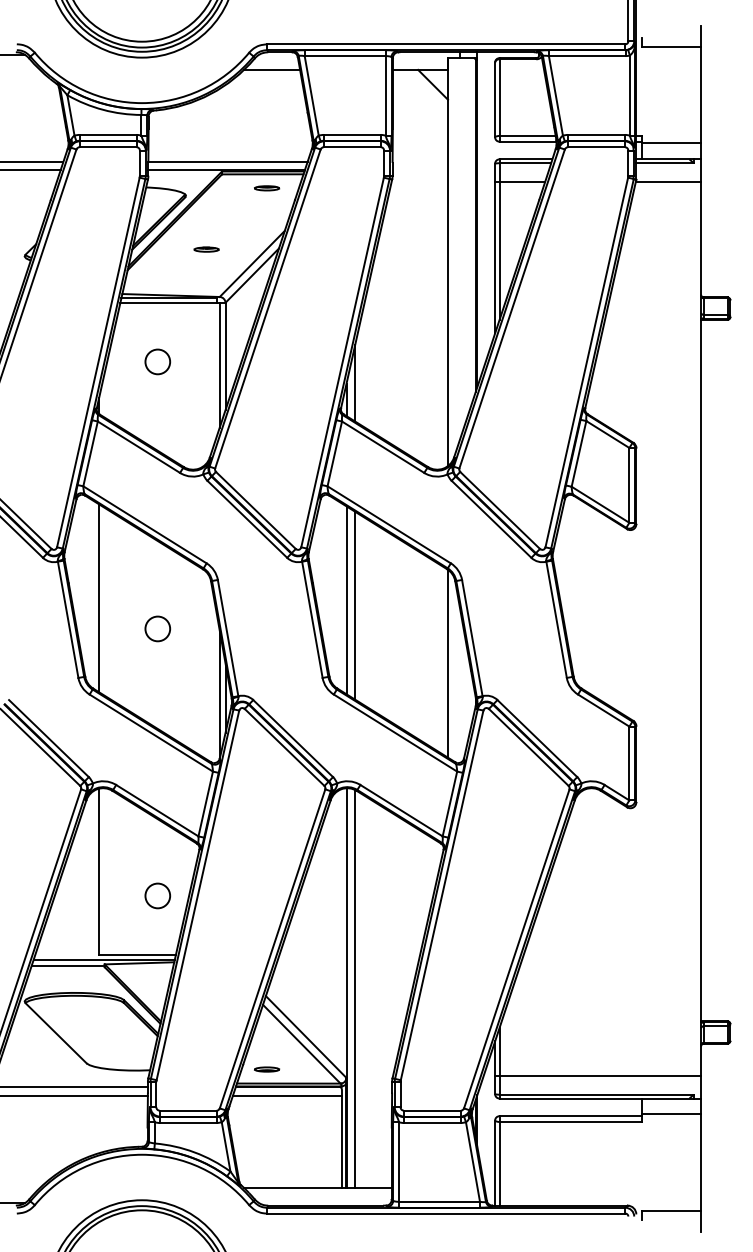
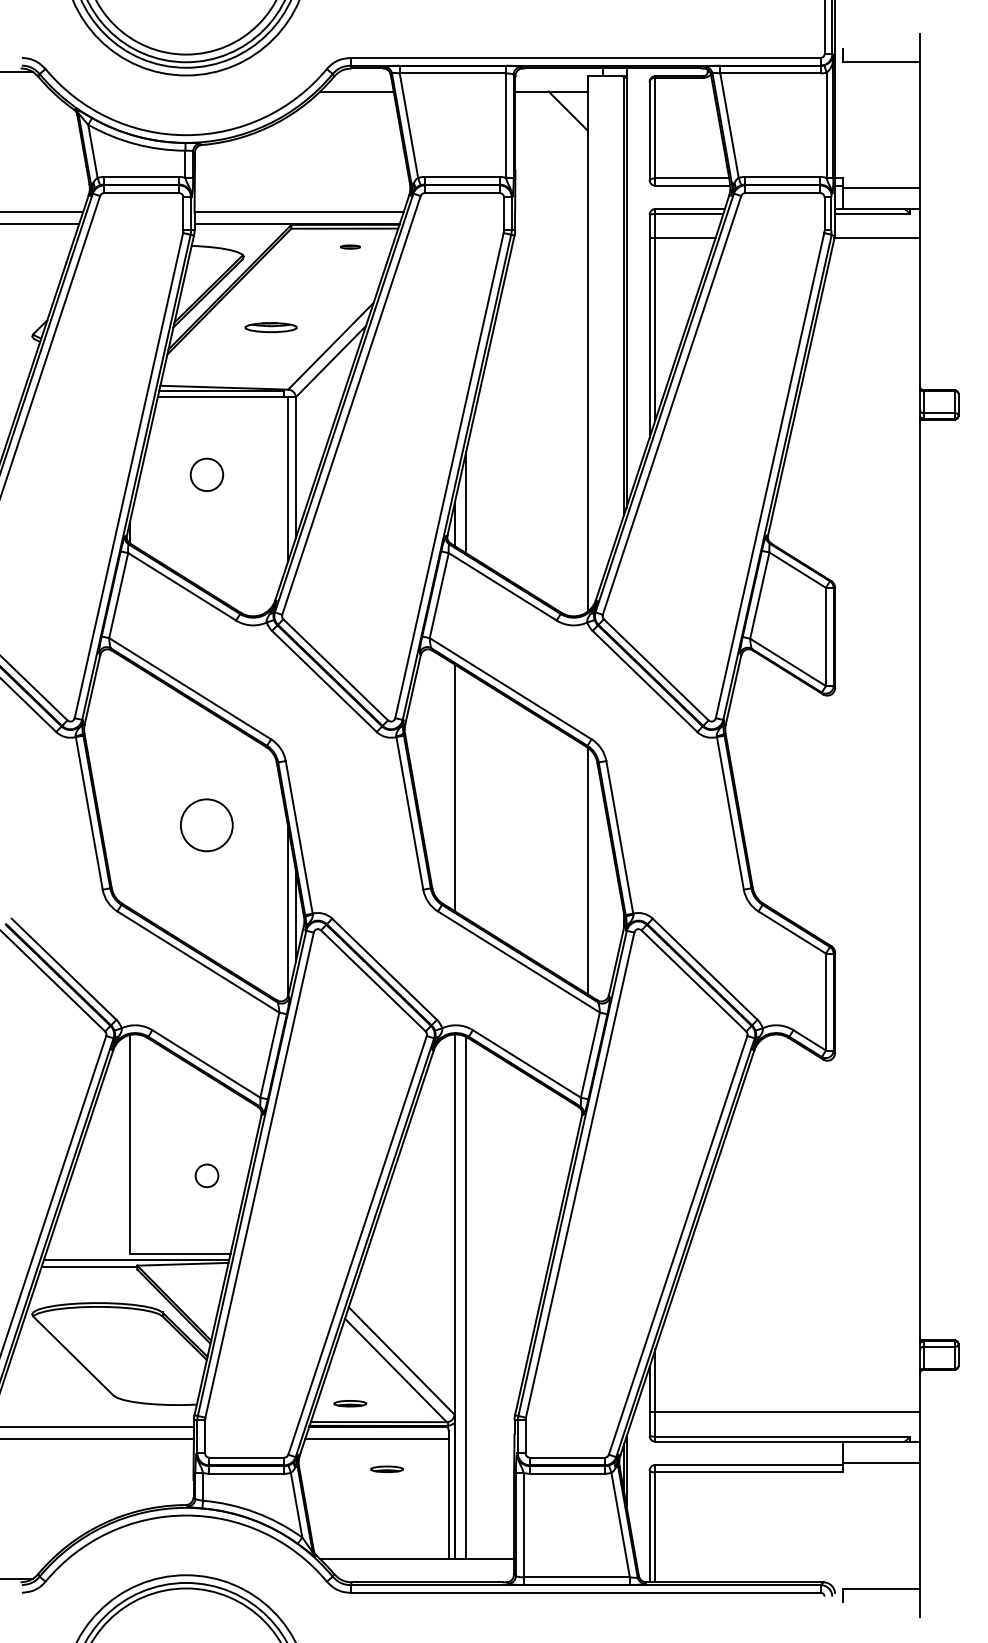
part: (267, 188) -> (350, 247), size x0.6
part: (206, 249) -> (270, 327), size x1.6
line: (99, 598) -> (130, 785), removed
line: (355, 605) -> (466, 794), removed
circle: (157, 628) -> (206, 824), size x1.6
circle: (157, 895) -> (206, 1175), size x0.7
part: (295, 1119) -> (387, 1469), added

